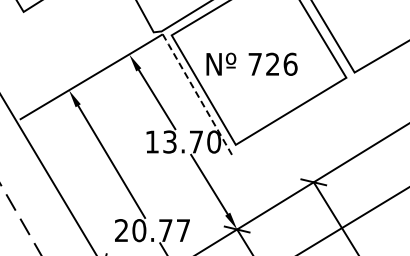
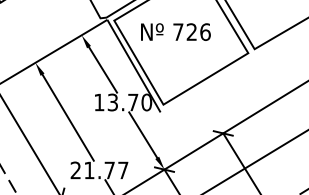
text: (251, 63) -> (175, 31), moved
line: (197, 94) -> (134, 66), dashed -> solid
text: (139, 230) -> (89, 170), 20.77 -> 21.77

